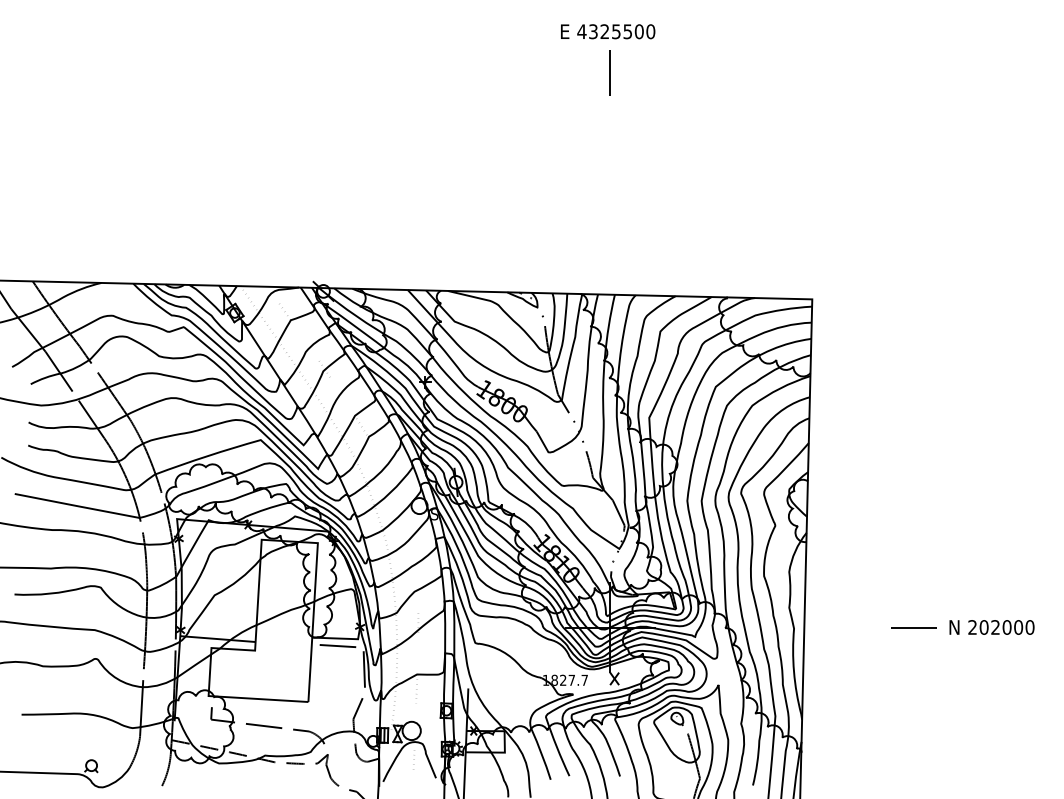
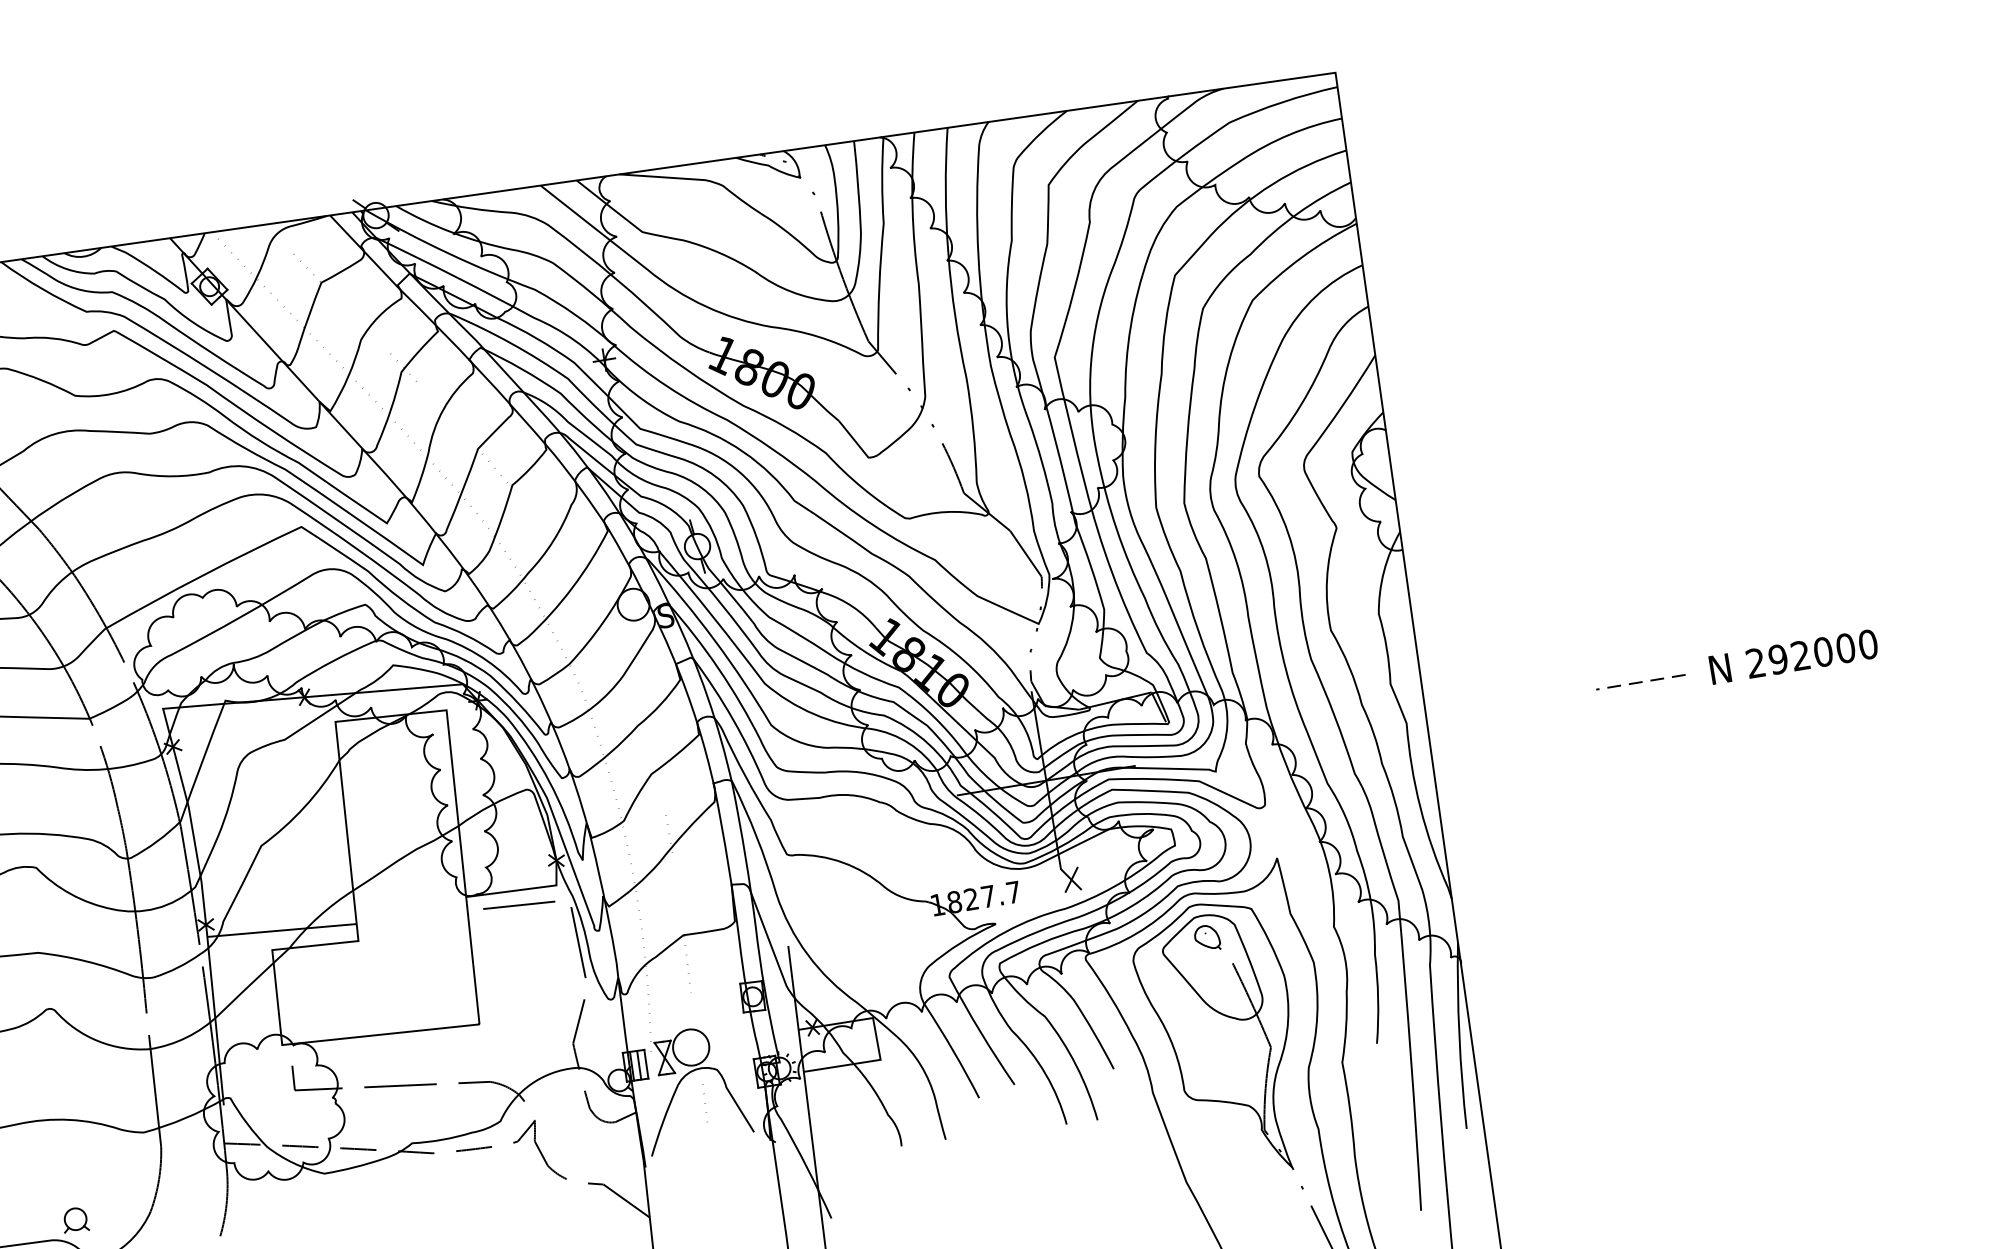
line: (913, 627) -> (1640, 682), solid -> dashed
text: (983, 627) -> (1777, 659), 202000 -> 292000

